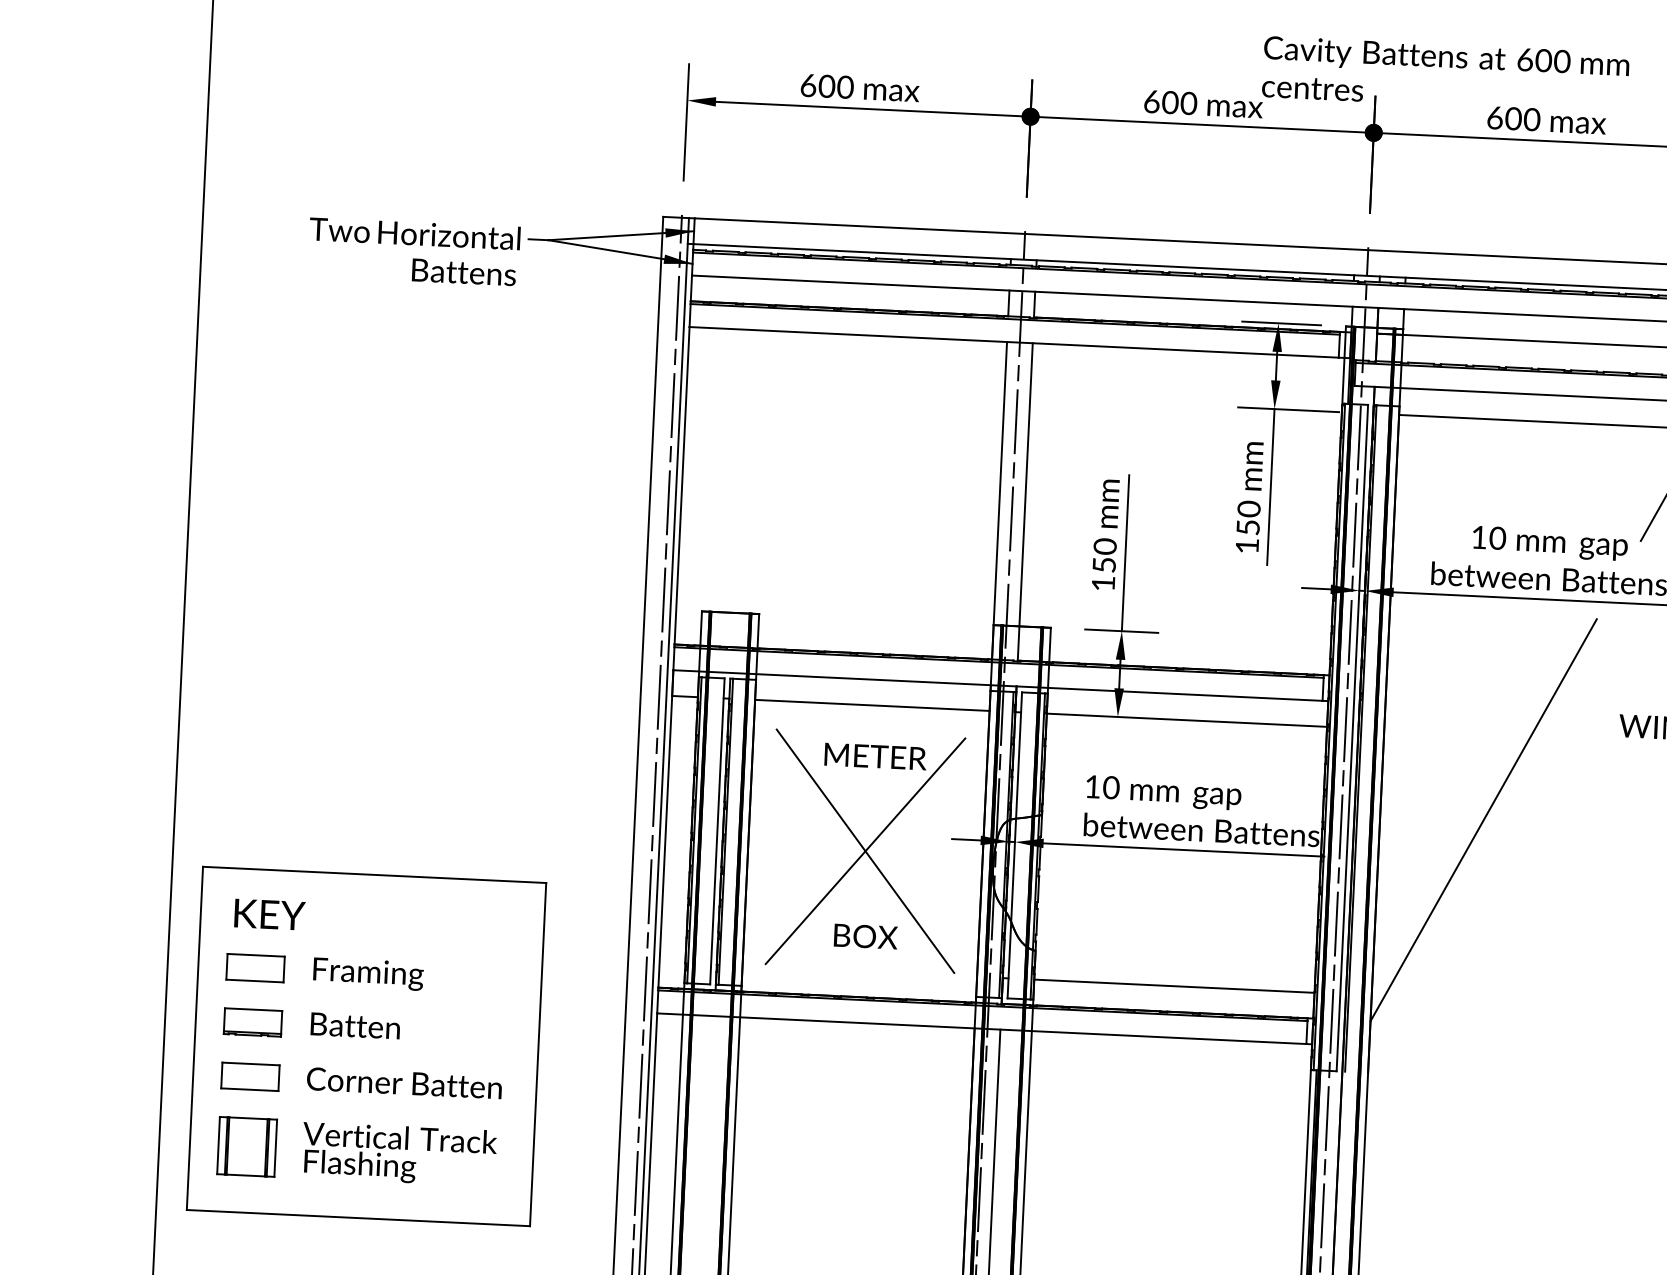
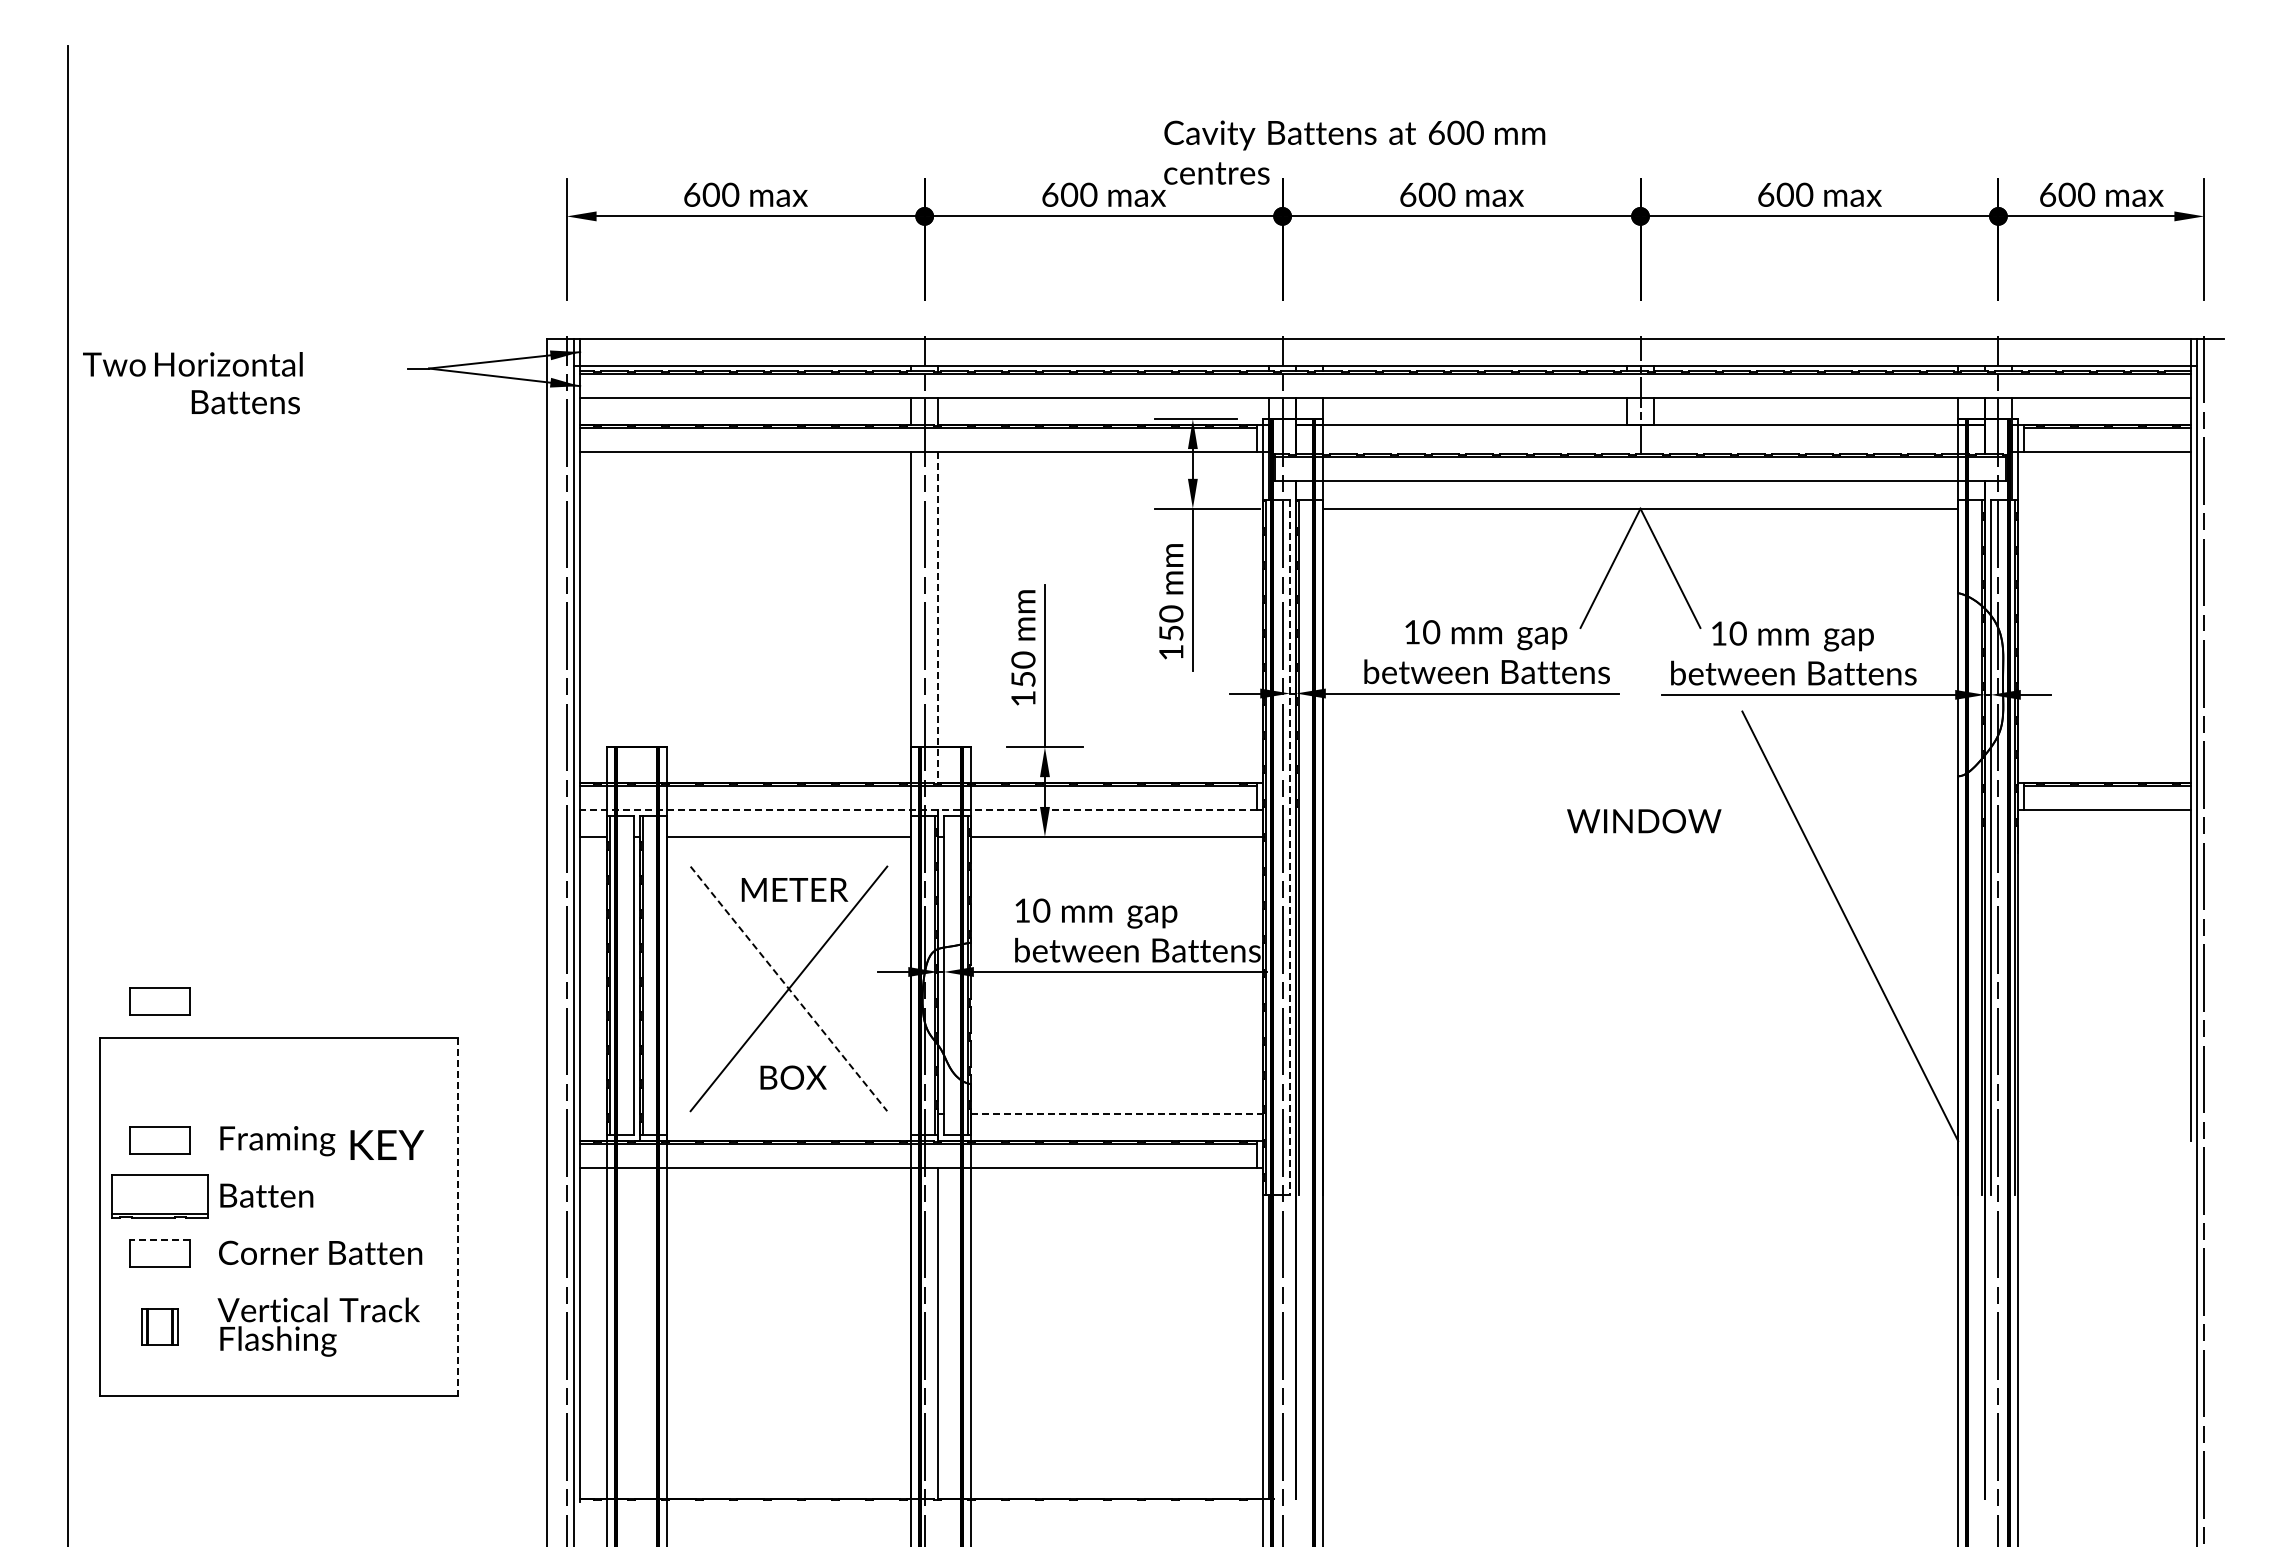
text: (413, 252) -> (192, 383), moved
line: (1025, 501) -> (938, 617), solid -> dashed
line: (997, 685) -> (918, 809), solid -> dashed
line: (1352, 738) -> (1290, 847), solid -> dashed
line: (1483, 820) -> (1430, 926), removed
part: (261, 834) -> (159, 1001), added
line: (865, 850) -> (788, 988), solid -> dashed
text: (269, 914) -> (386, 1144), moved
line: (1174, 986) -> (1117, 1114), solid -> dashed
part: (252, 1022) -> (159, 1197), size x1.6
line: (538, 1054) -> (458, 1216), solid -> dashed
line: (250, 1064) -> (159, 1240), solid -> dashed
part: (246, 1146) -> (159, 1326), size x0.6

